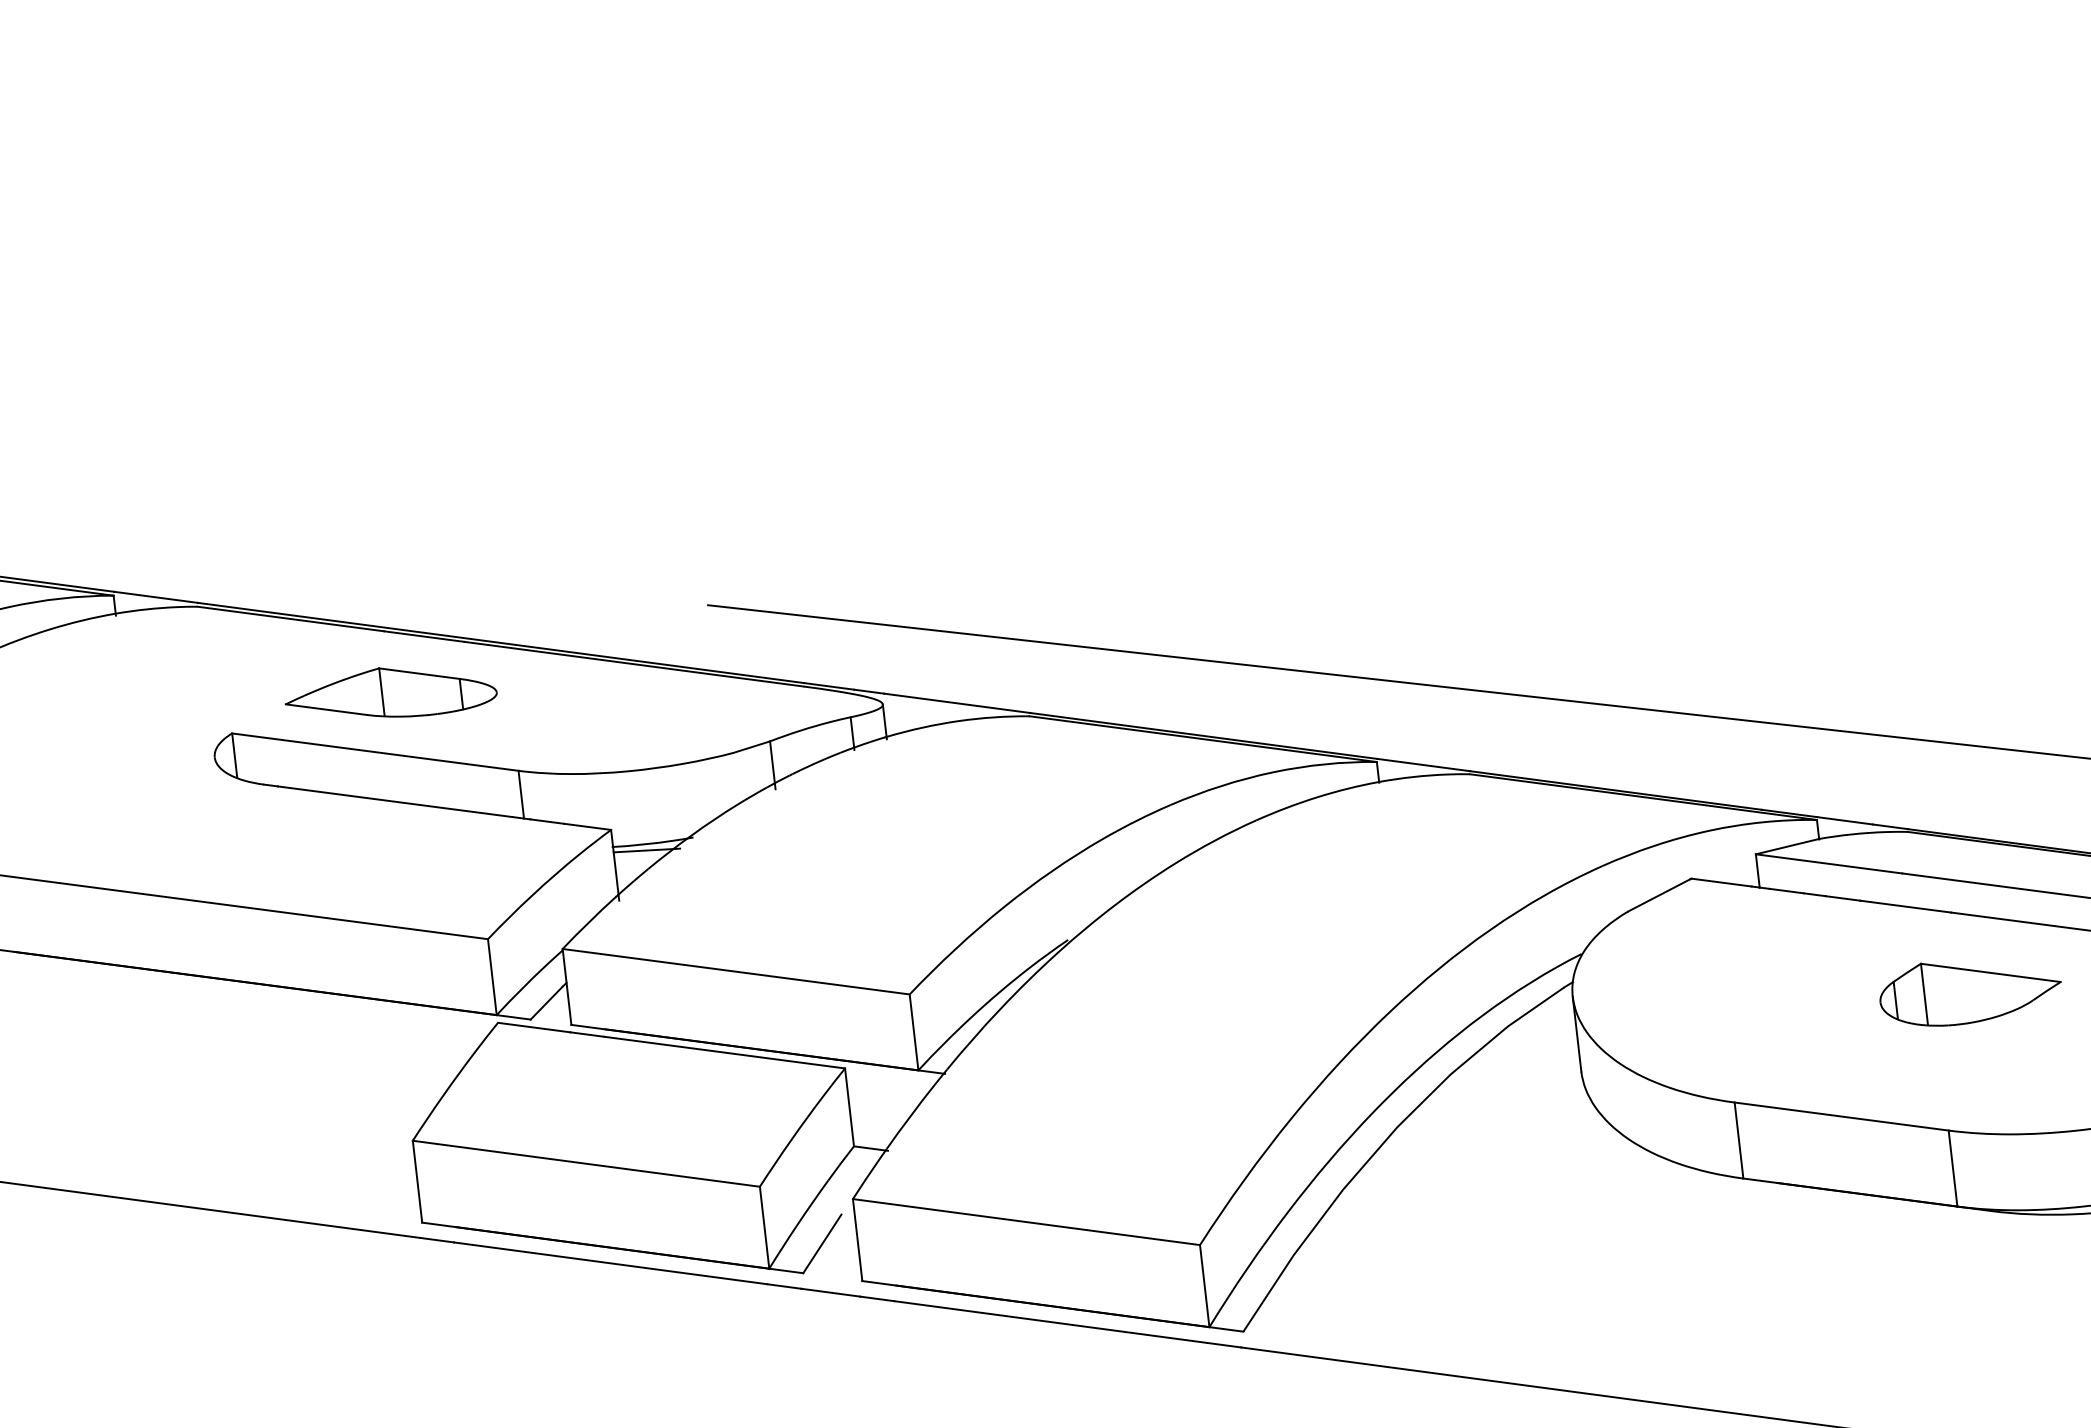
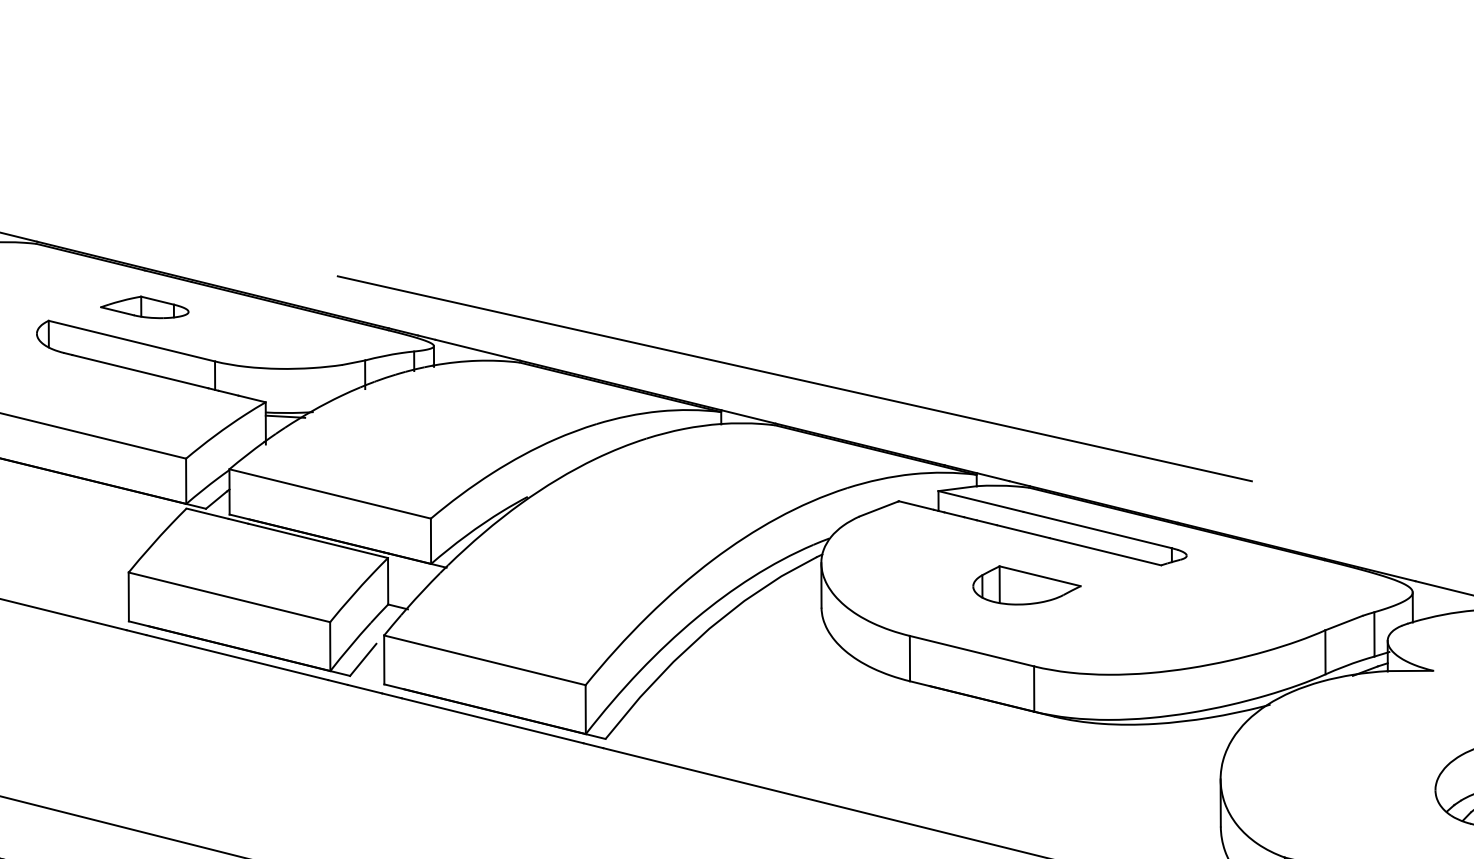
part: (390, 693) -> (144, 307), size x0.7
part: (1969, 990) -> (1026, 585), moved

